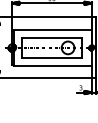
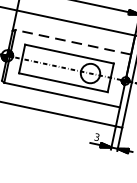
line: (52, 30) -> (72, 42), solid -> dashed

